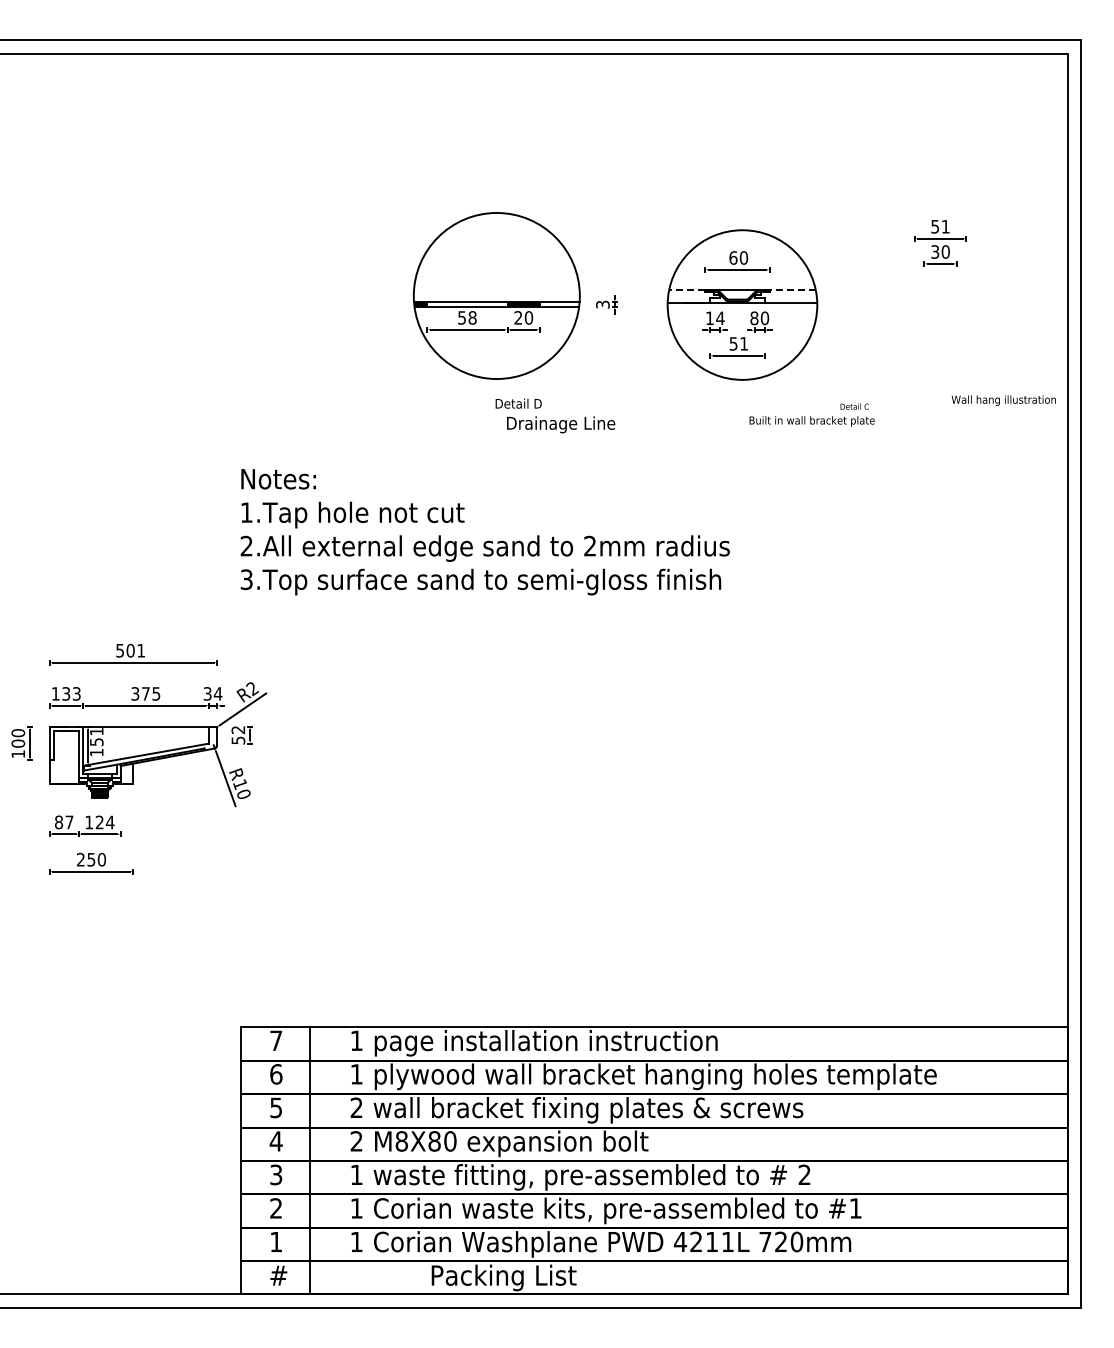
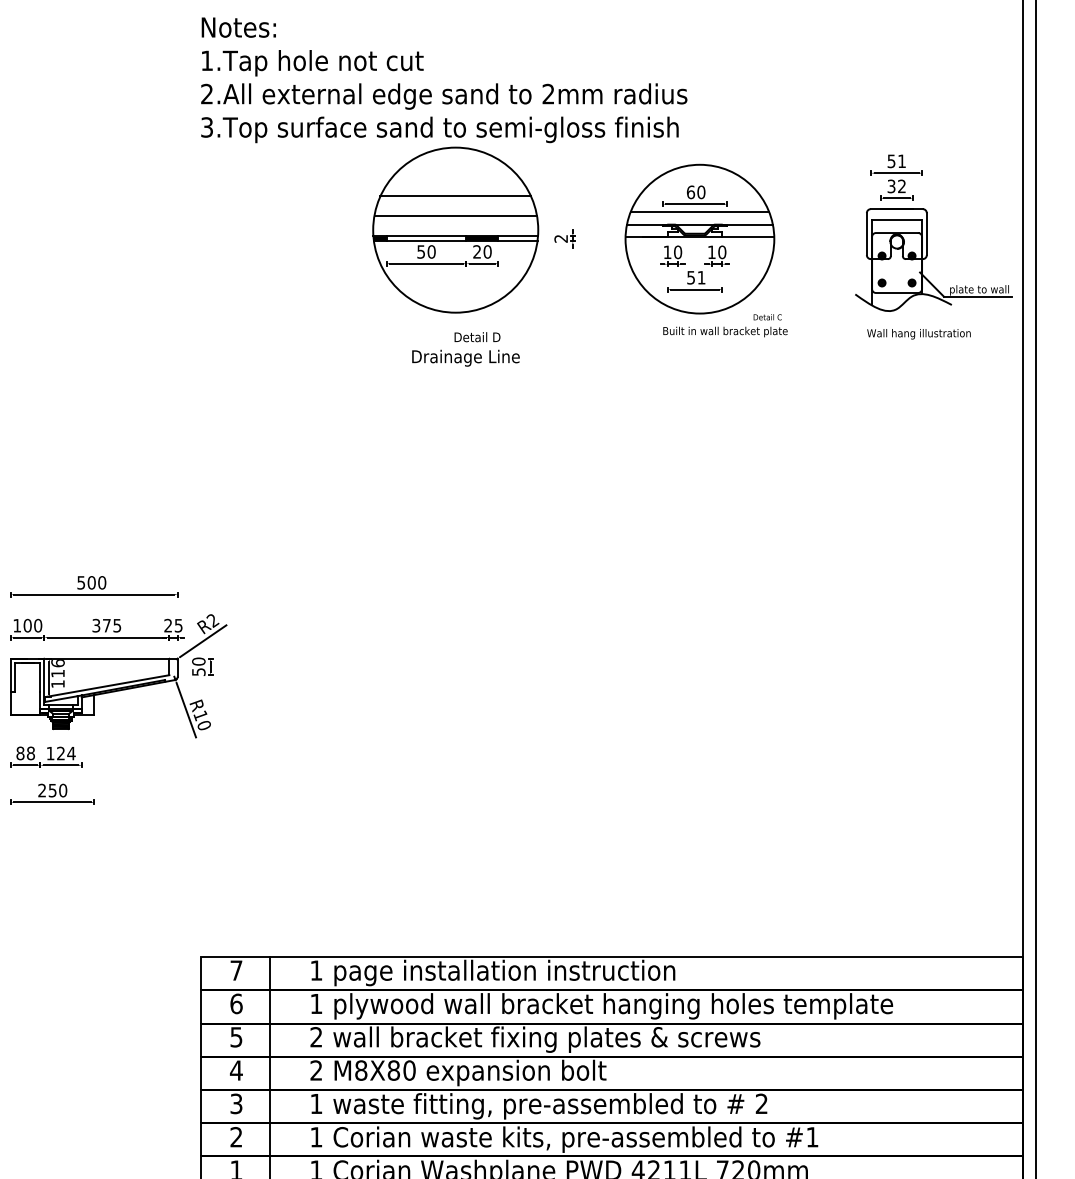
text: (945, 251) -> (901, 185), 30 -> 32
line: (496, 262) -> (455, 196), added
line: (742, 277) -> (699, 211), added
line: (496, 281) -> (455, 215), added
line: (686, 290) -> (644, 224), dashed -> solid
line: (792, 290) -> (749, 224), dashed -> solid
text: (602, 304) -> (560, 238), 3 -> 2
text: (472, 317) -> (431, 251), 58 -> 50
text: (720, 318) -> (678, 252), 14 -> 10
text: (754, 318) -> (711, 252), 80 -> 10
part: (971, 322) -> (927, 256), added
text: (1003, 400) -> (918, 334), moved
text: (811, 414) -> (724, 325), moved
text: (561, 424) -> (466, 357), moved
text: (484, 532) -> (443, 80), moved
text: (141, 650) -> (102, 582), 501 -> 500
text: (71, 693) -> (32, 625), 133 -> 100
text: (212, 693) -> (173, 625), 34 -> 25
text: (238, 729) -> (198, 661), 52 -> 50
text: (96, 737) -> (57, 669), 151 -> 116
text: (69, 822) -> (30, 753), 87 -> 88

